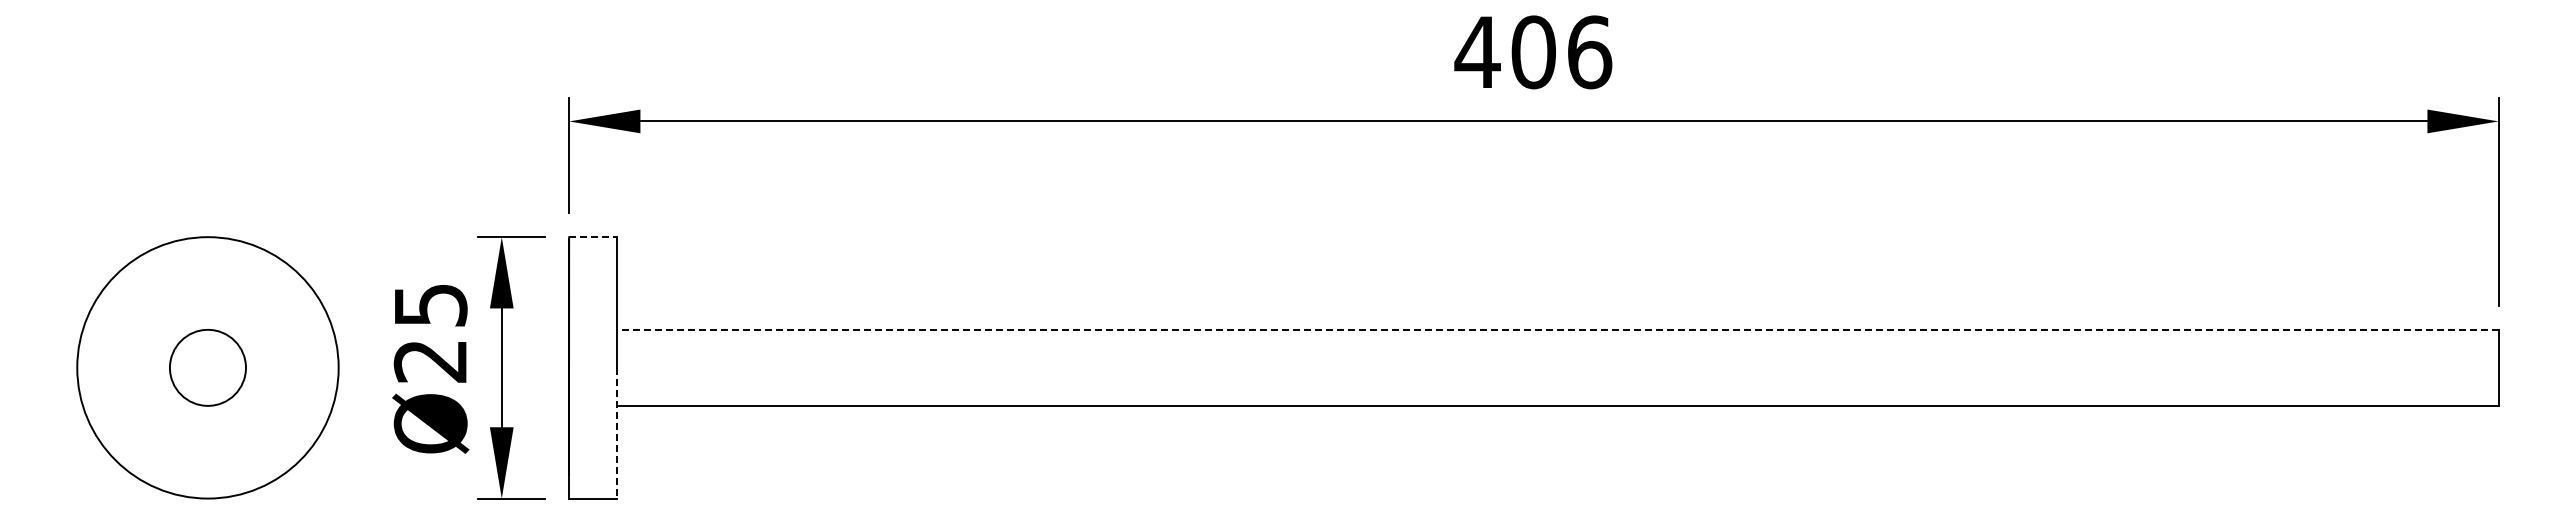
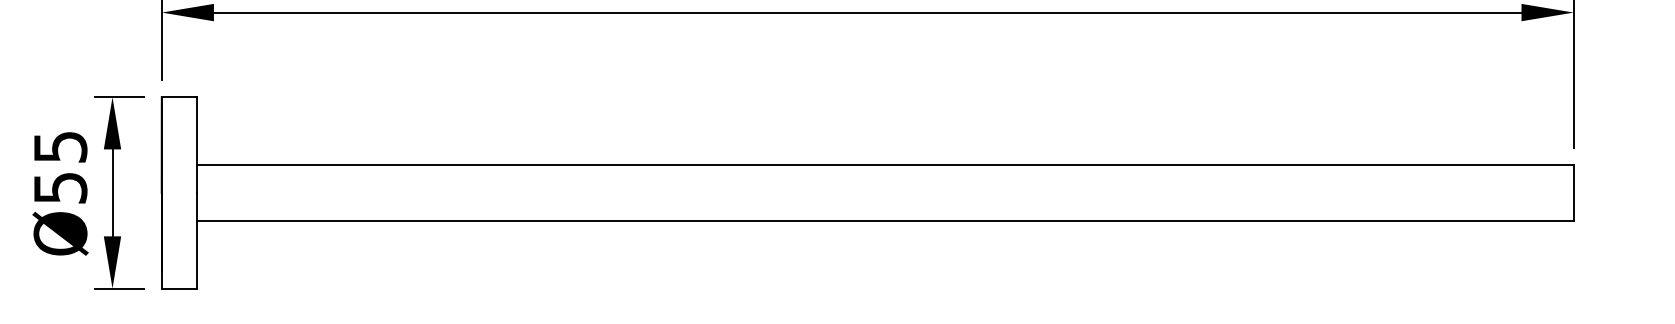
line: (592, 237) -> (178, 97), dashed -> solid
line: (1557, 329) -> (884, 164), dashed -> solid
text: (430, 361) -> (60, 188), Ø25 -> Ø55
line: (616, 433) -> (196, 240), dashed -> solid

